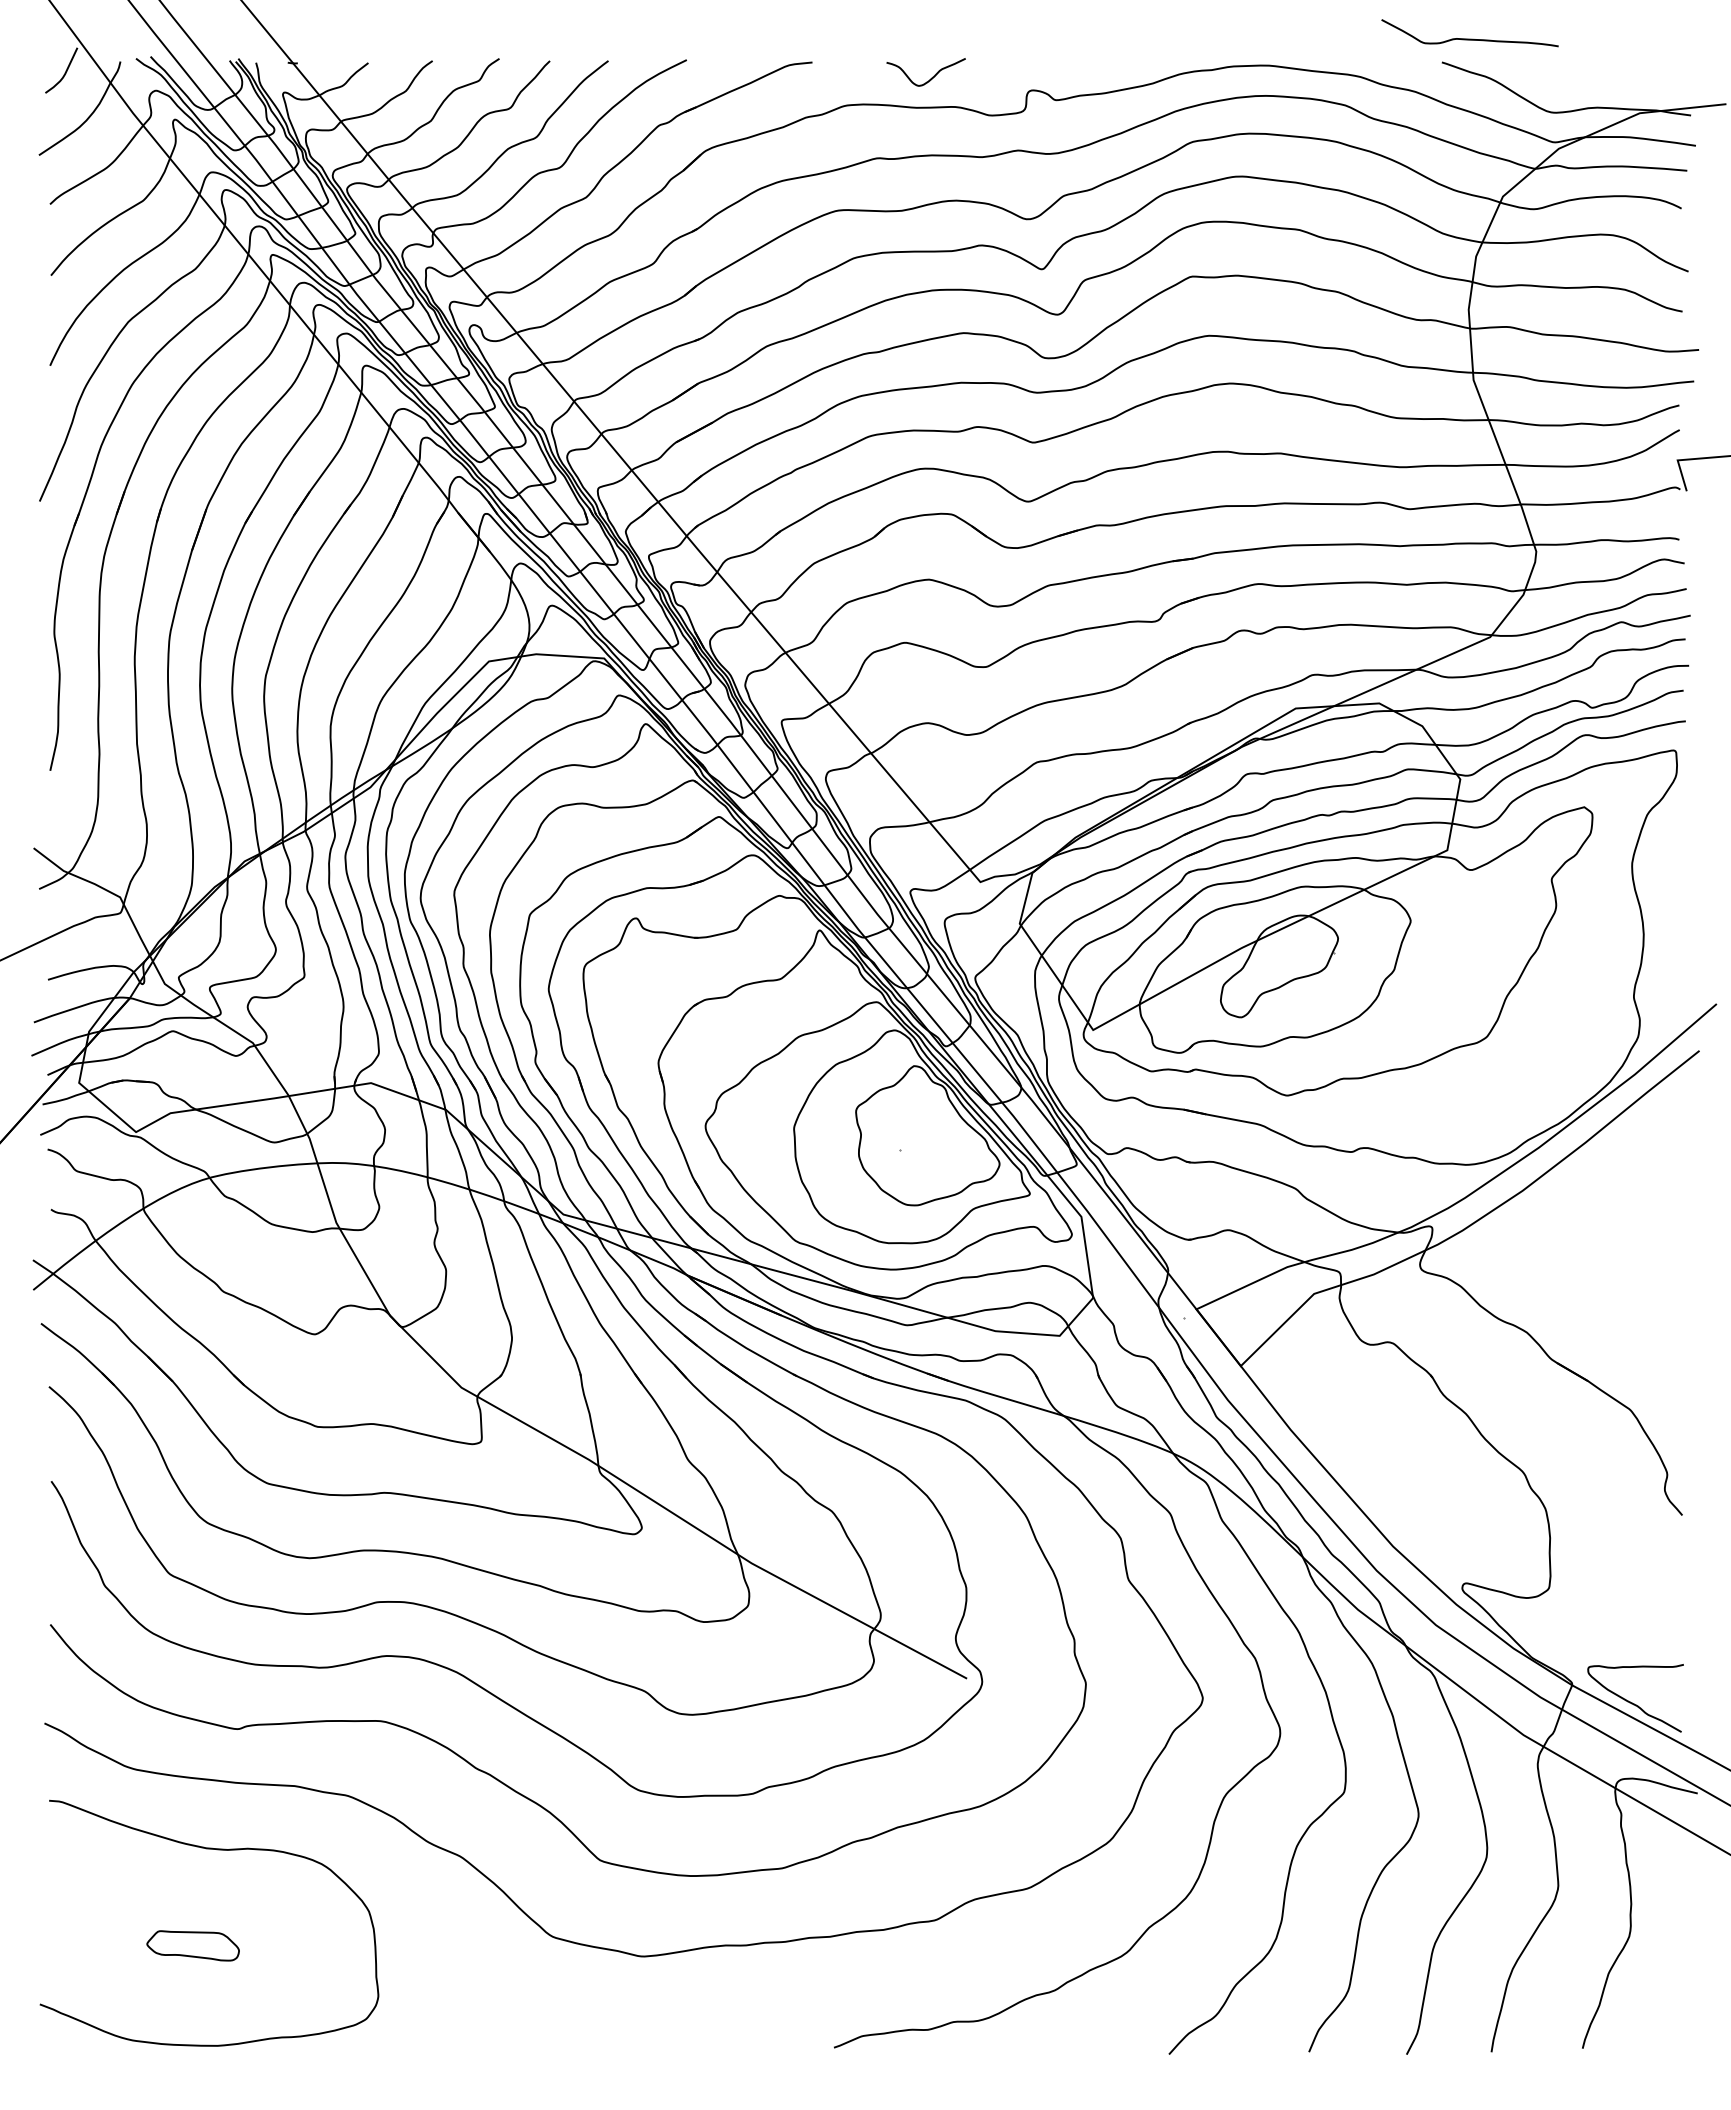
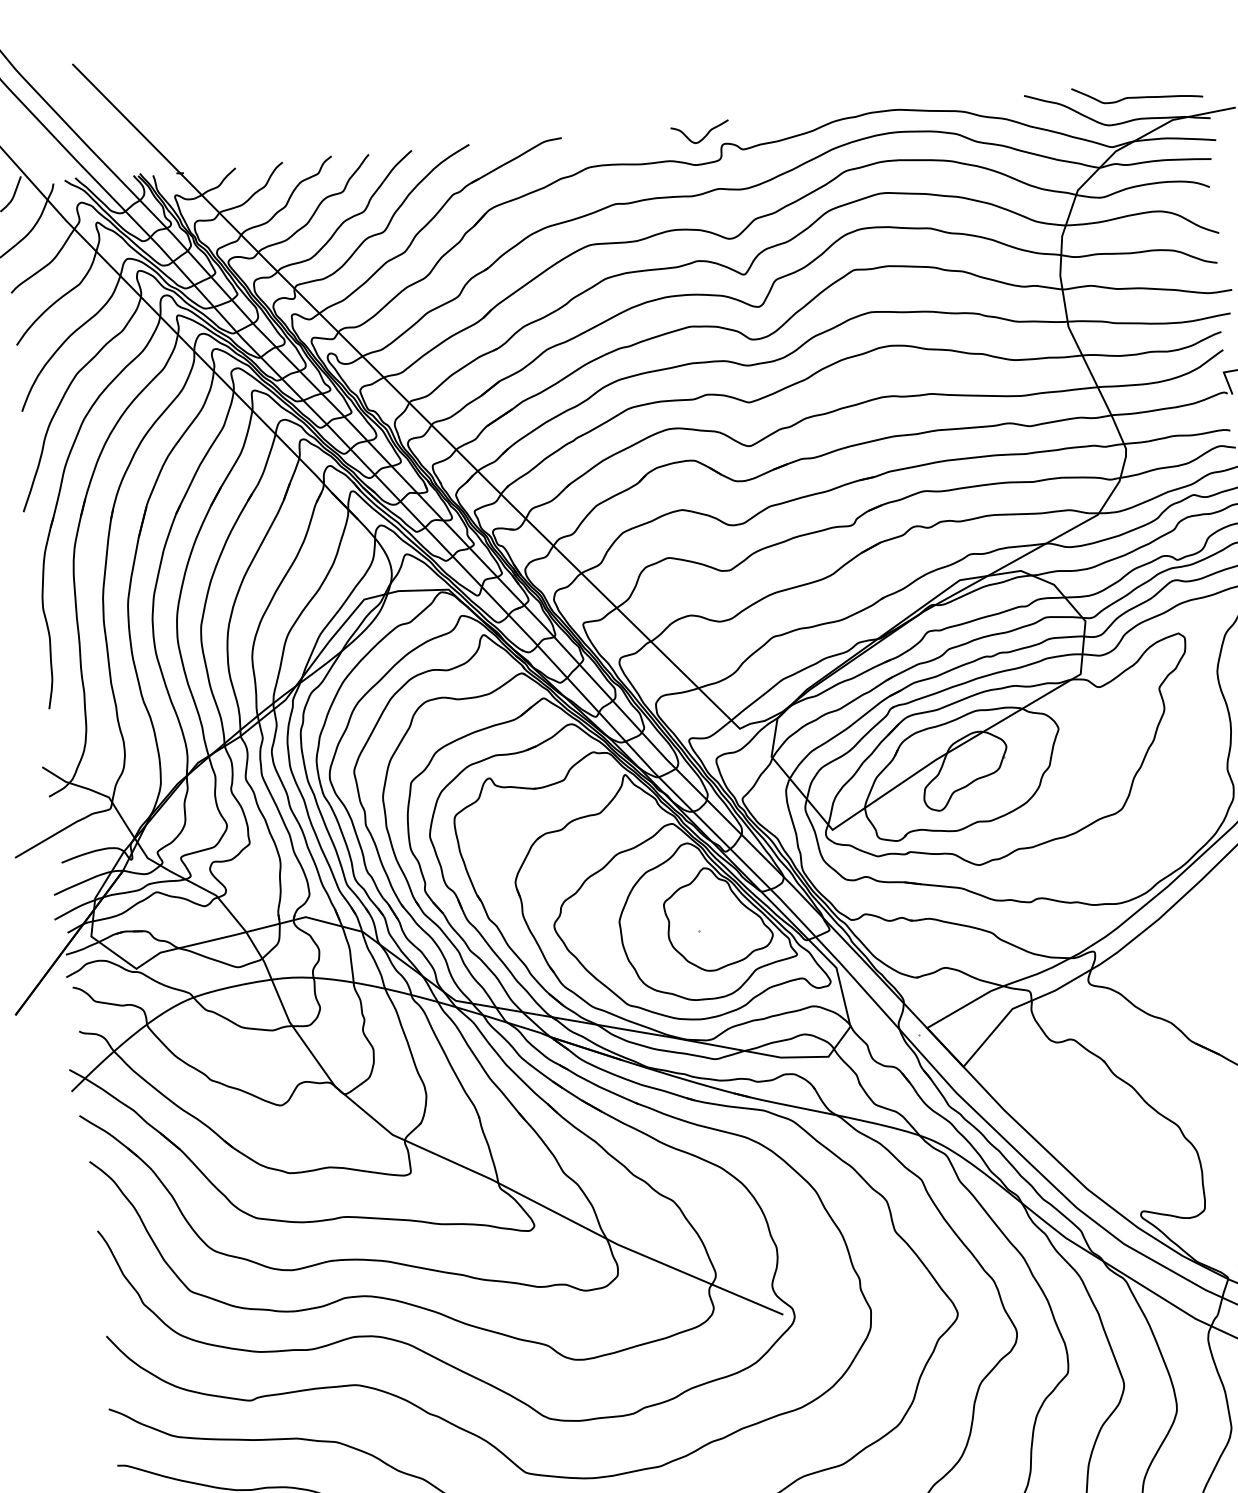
curve: (1469, 38) -> (1137, 96), moved
curve: (931, 77) -> (704, 136), moved

